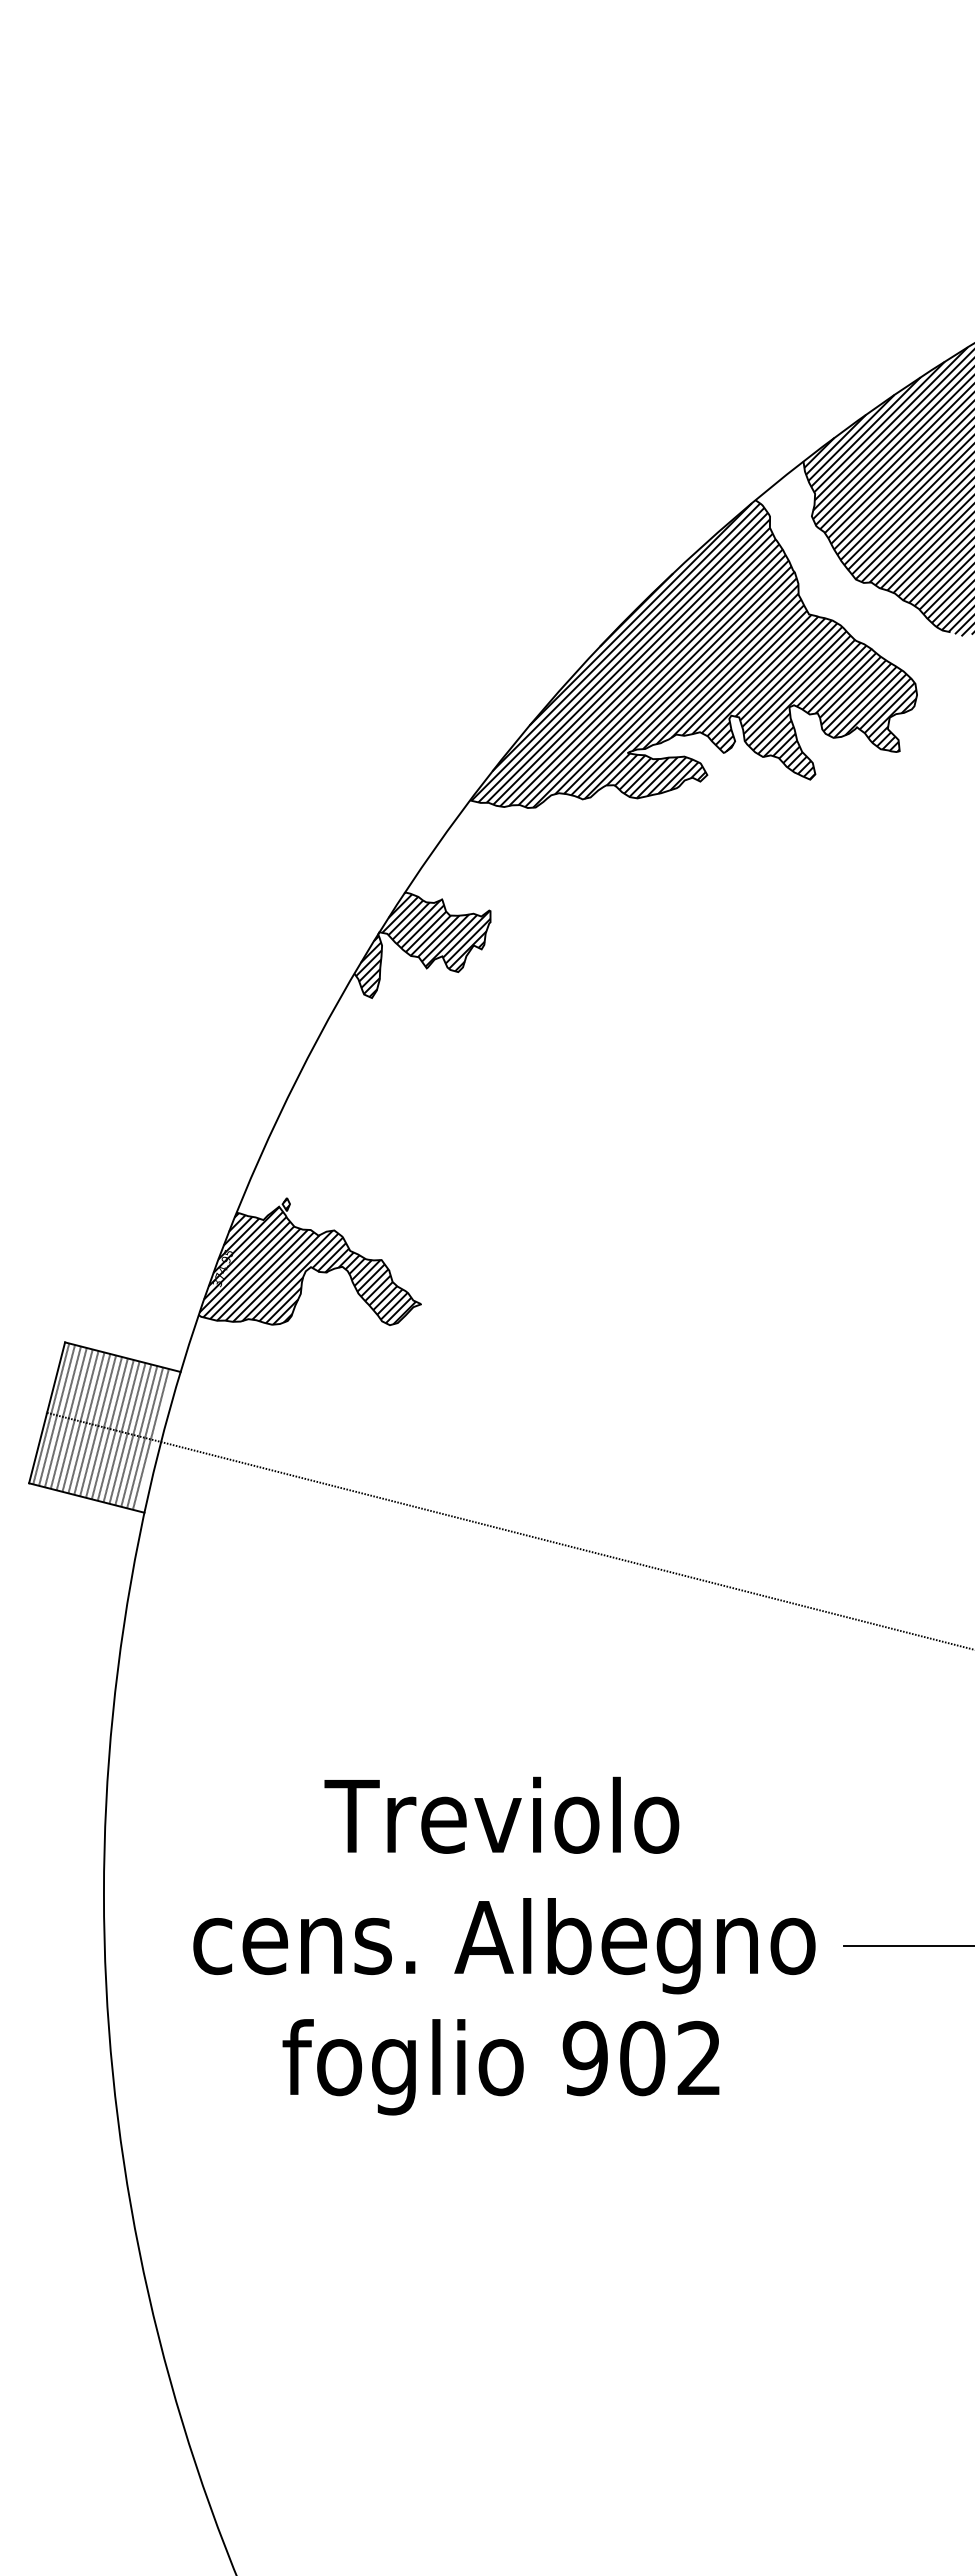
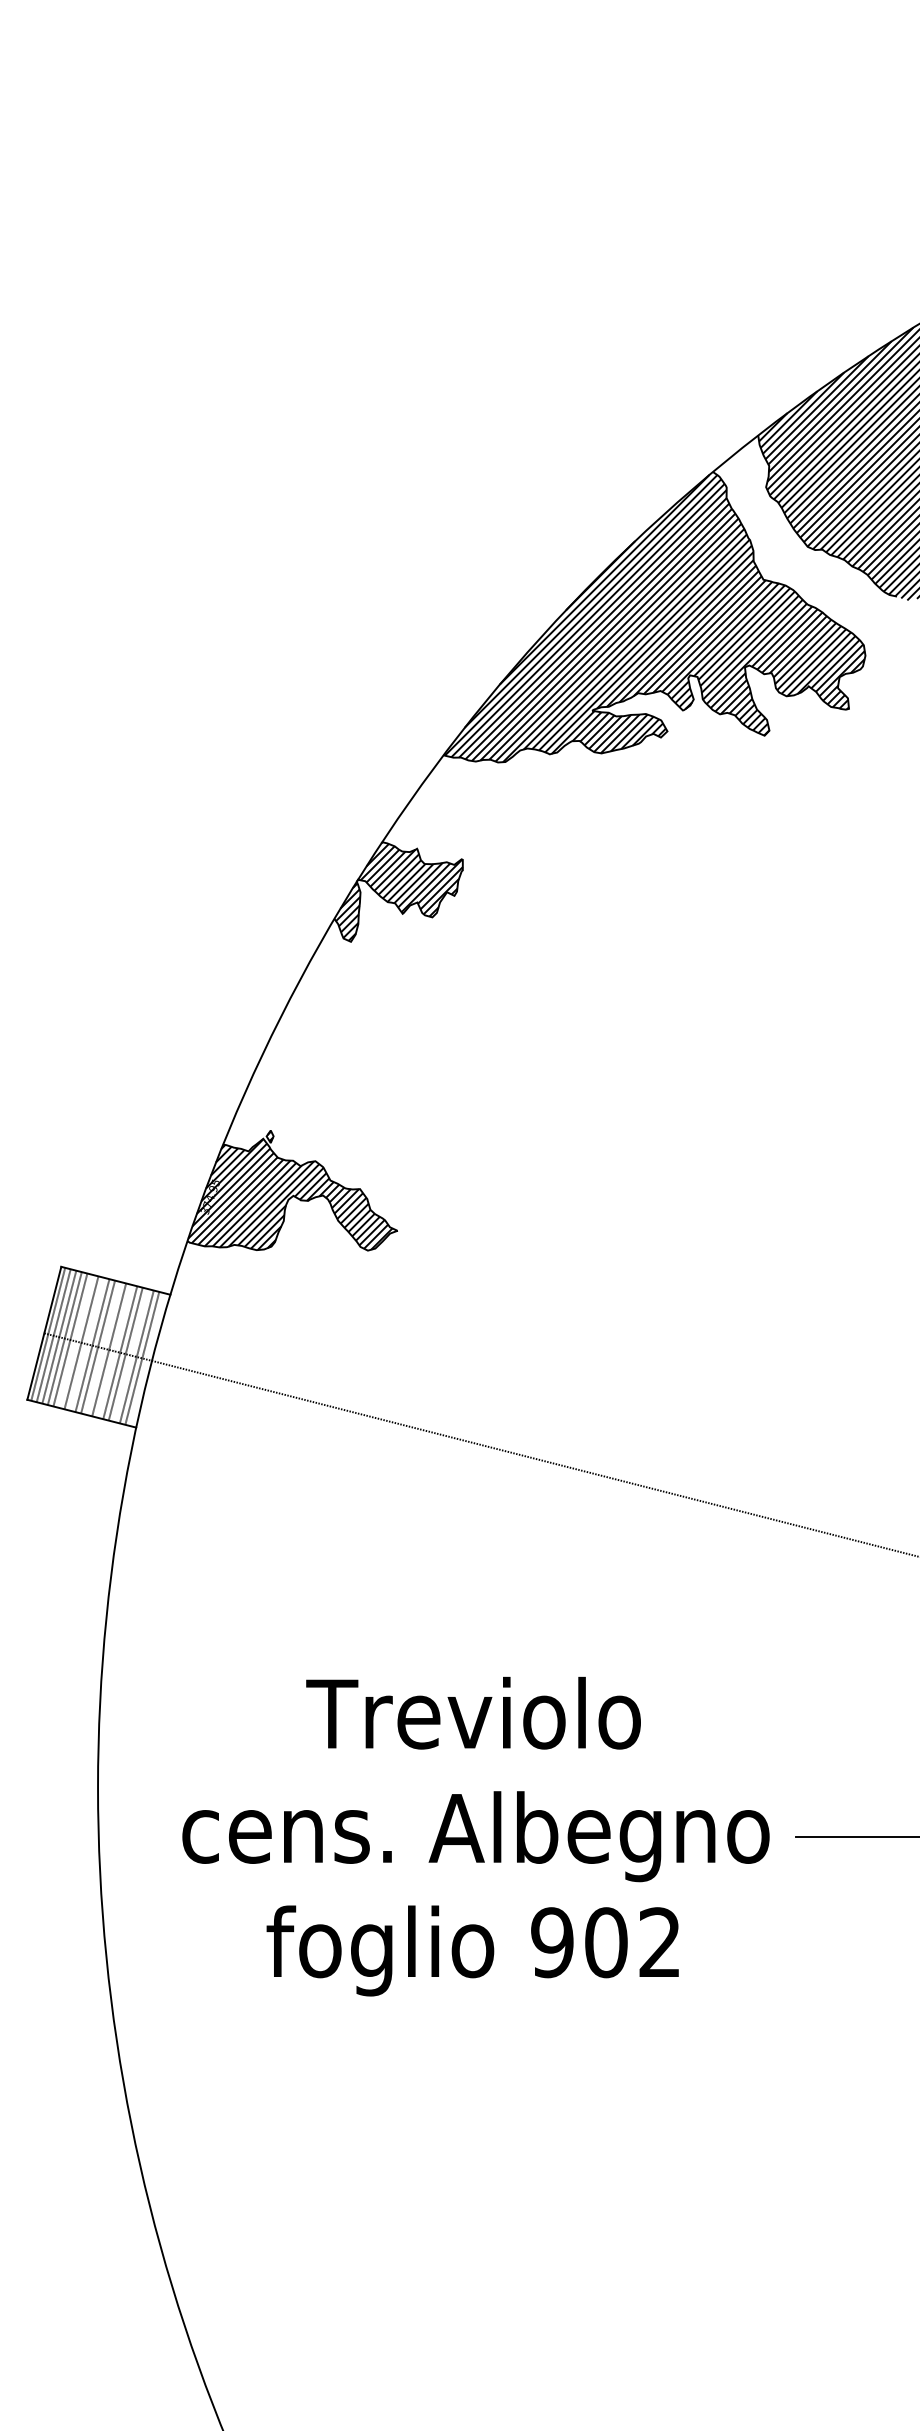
line: (80, 1421) -> (75, 1341), removed
line: (92, 1424) -> (87, 1344), removed
line: (109, 1428) -> (103, 1348), removed
line: (121, 1431) -> (114, 1350), removed
line: (139, 1436) -> (131, 1355), removed

